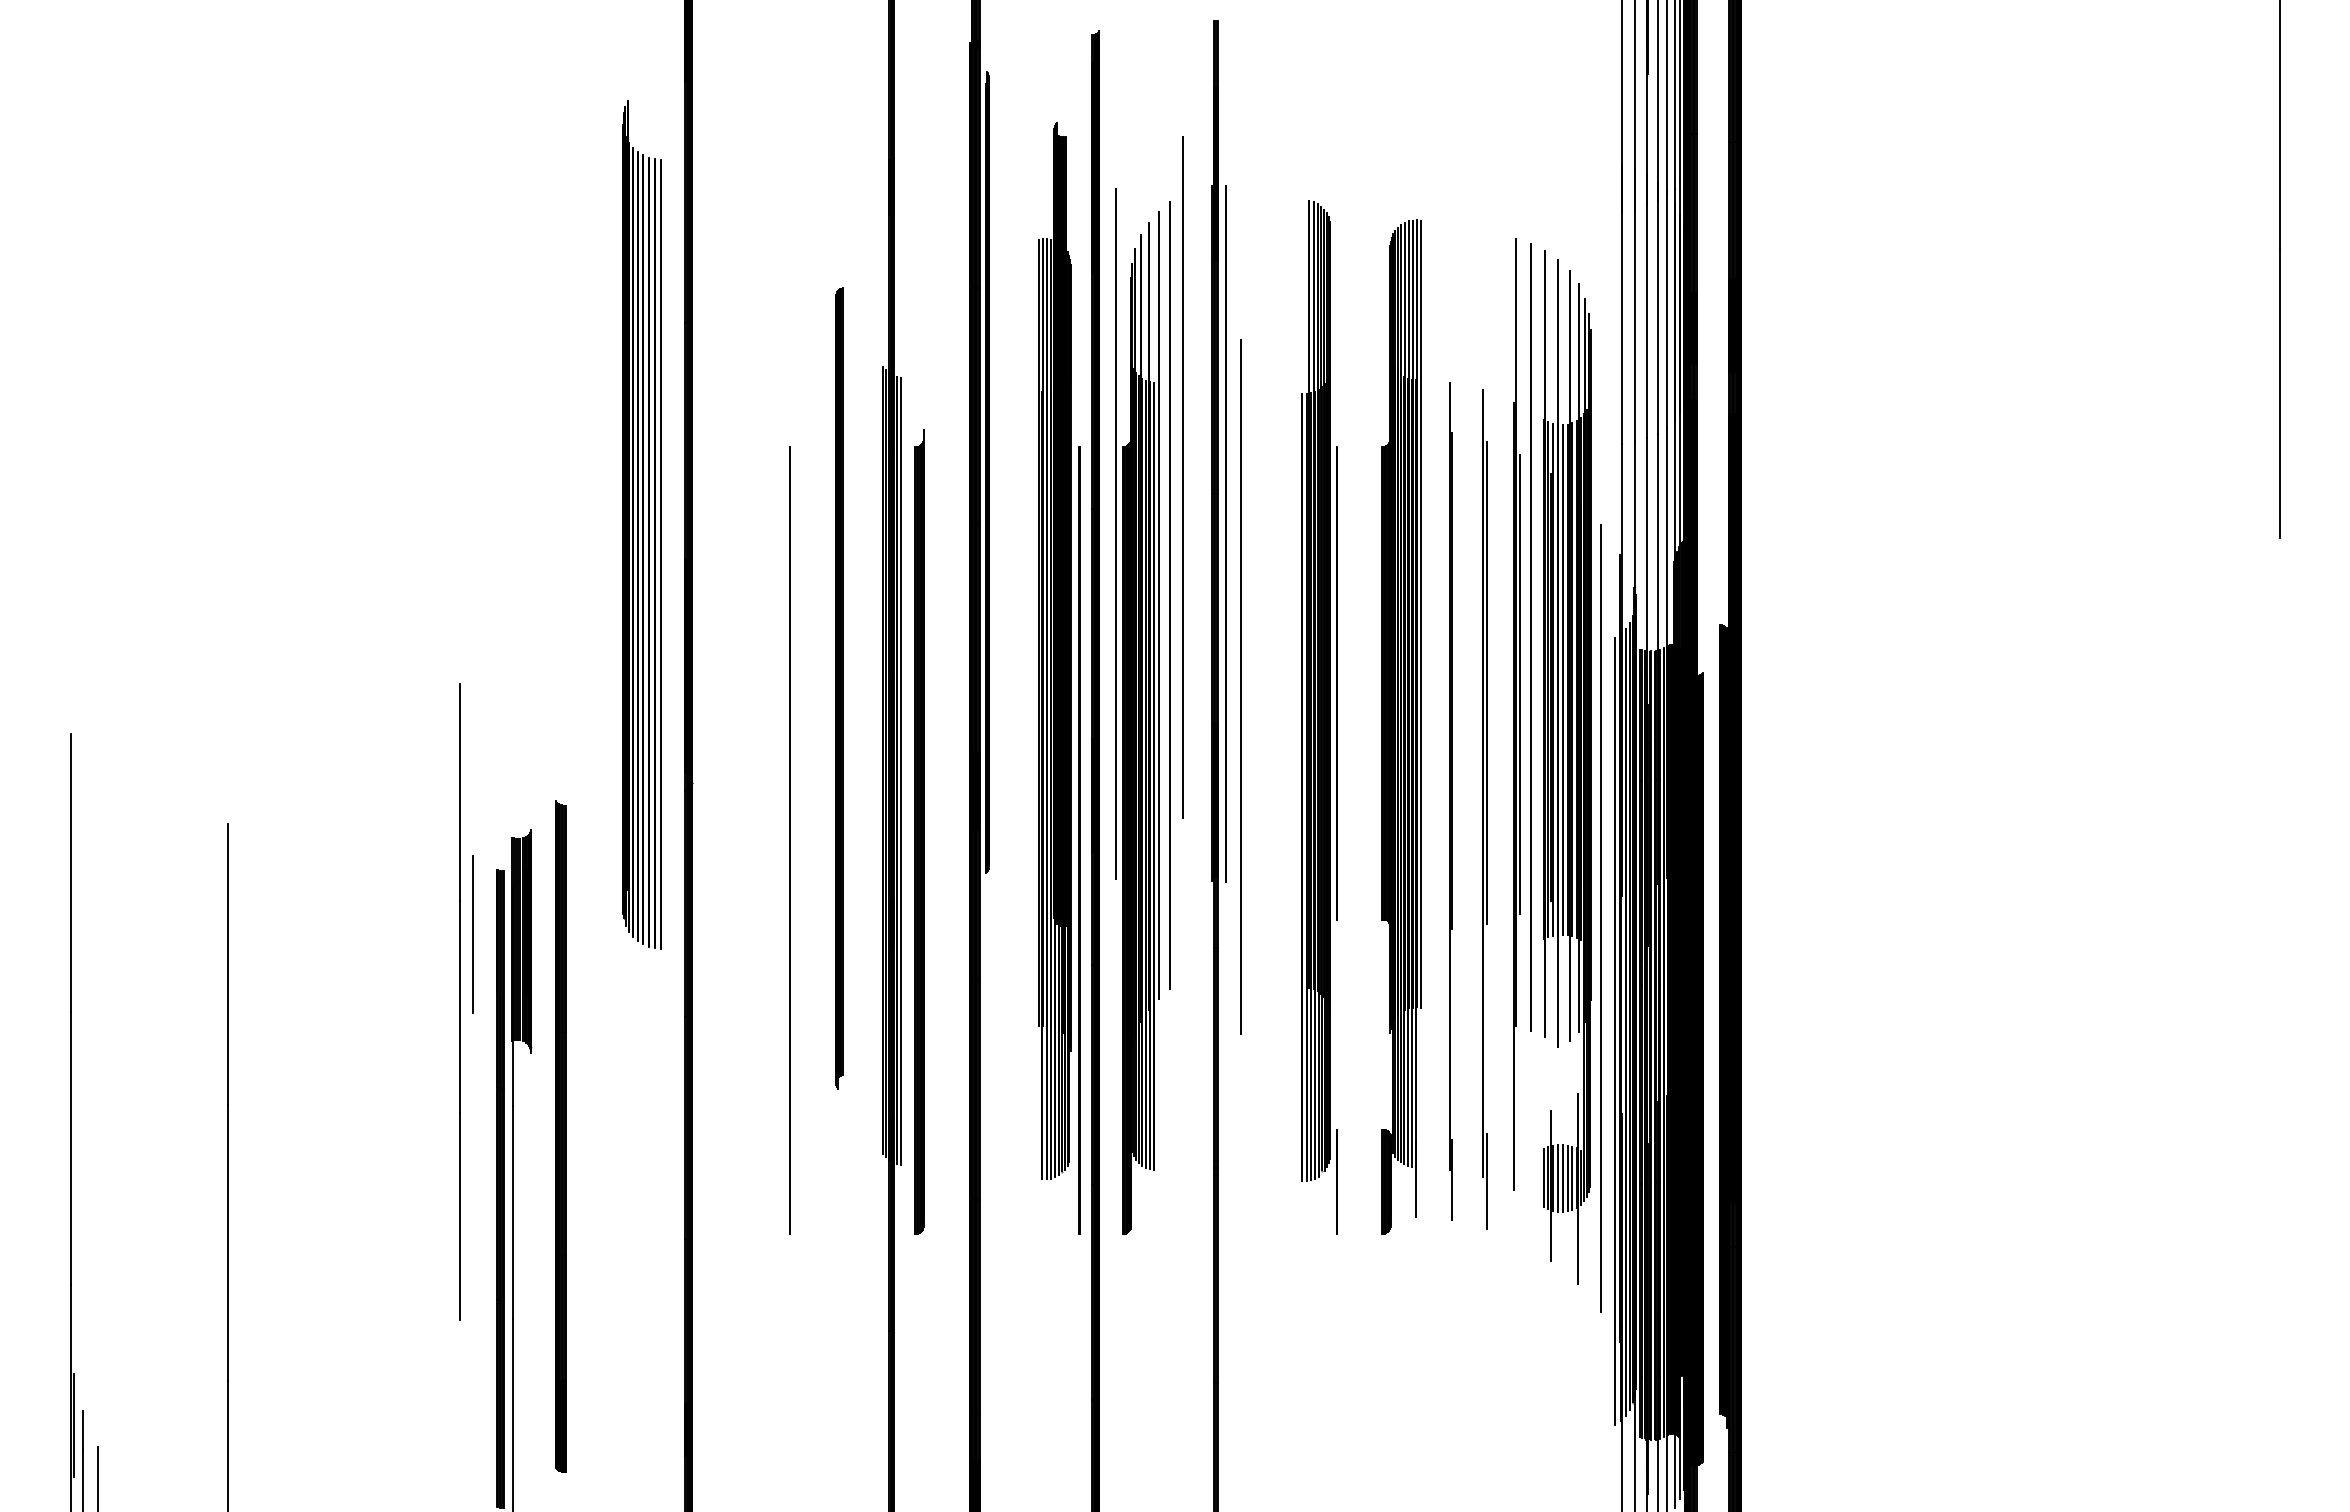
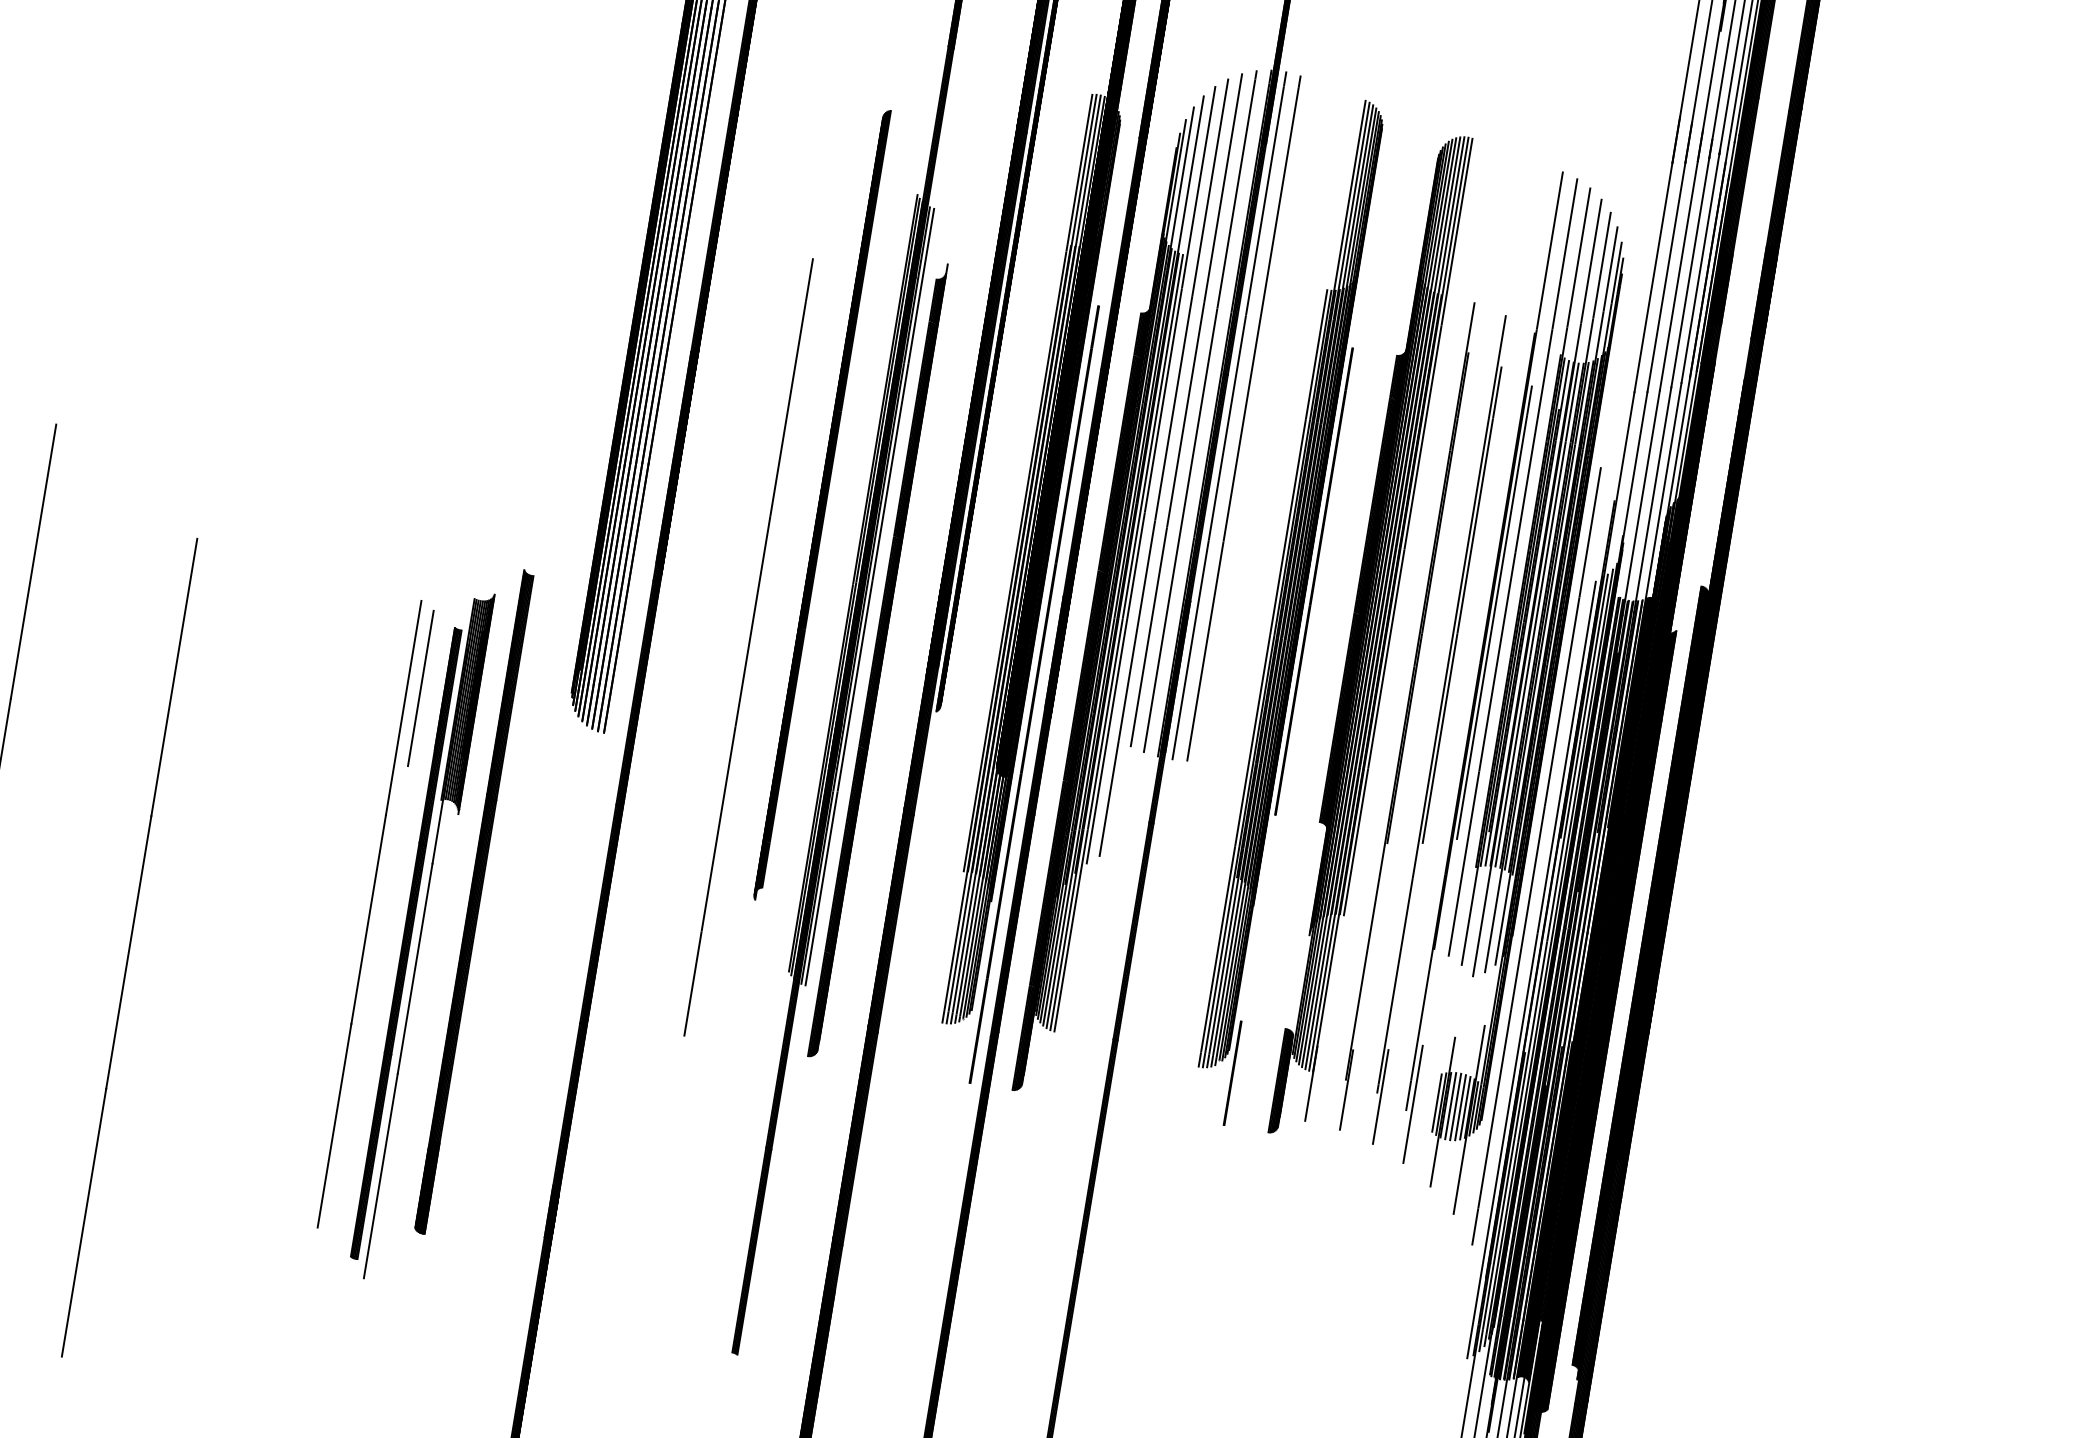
line: (1182, 477) -> (1185, 410), moved
line: (1115, 533) -> (1199, 410), moved
line: (1240, 686) -> (1243, 417), moved
line: (459, 1001) -> (369, 913), moved
line: (1520, 1182) -> (1413, 1103), added

